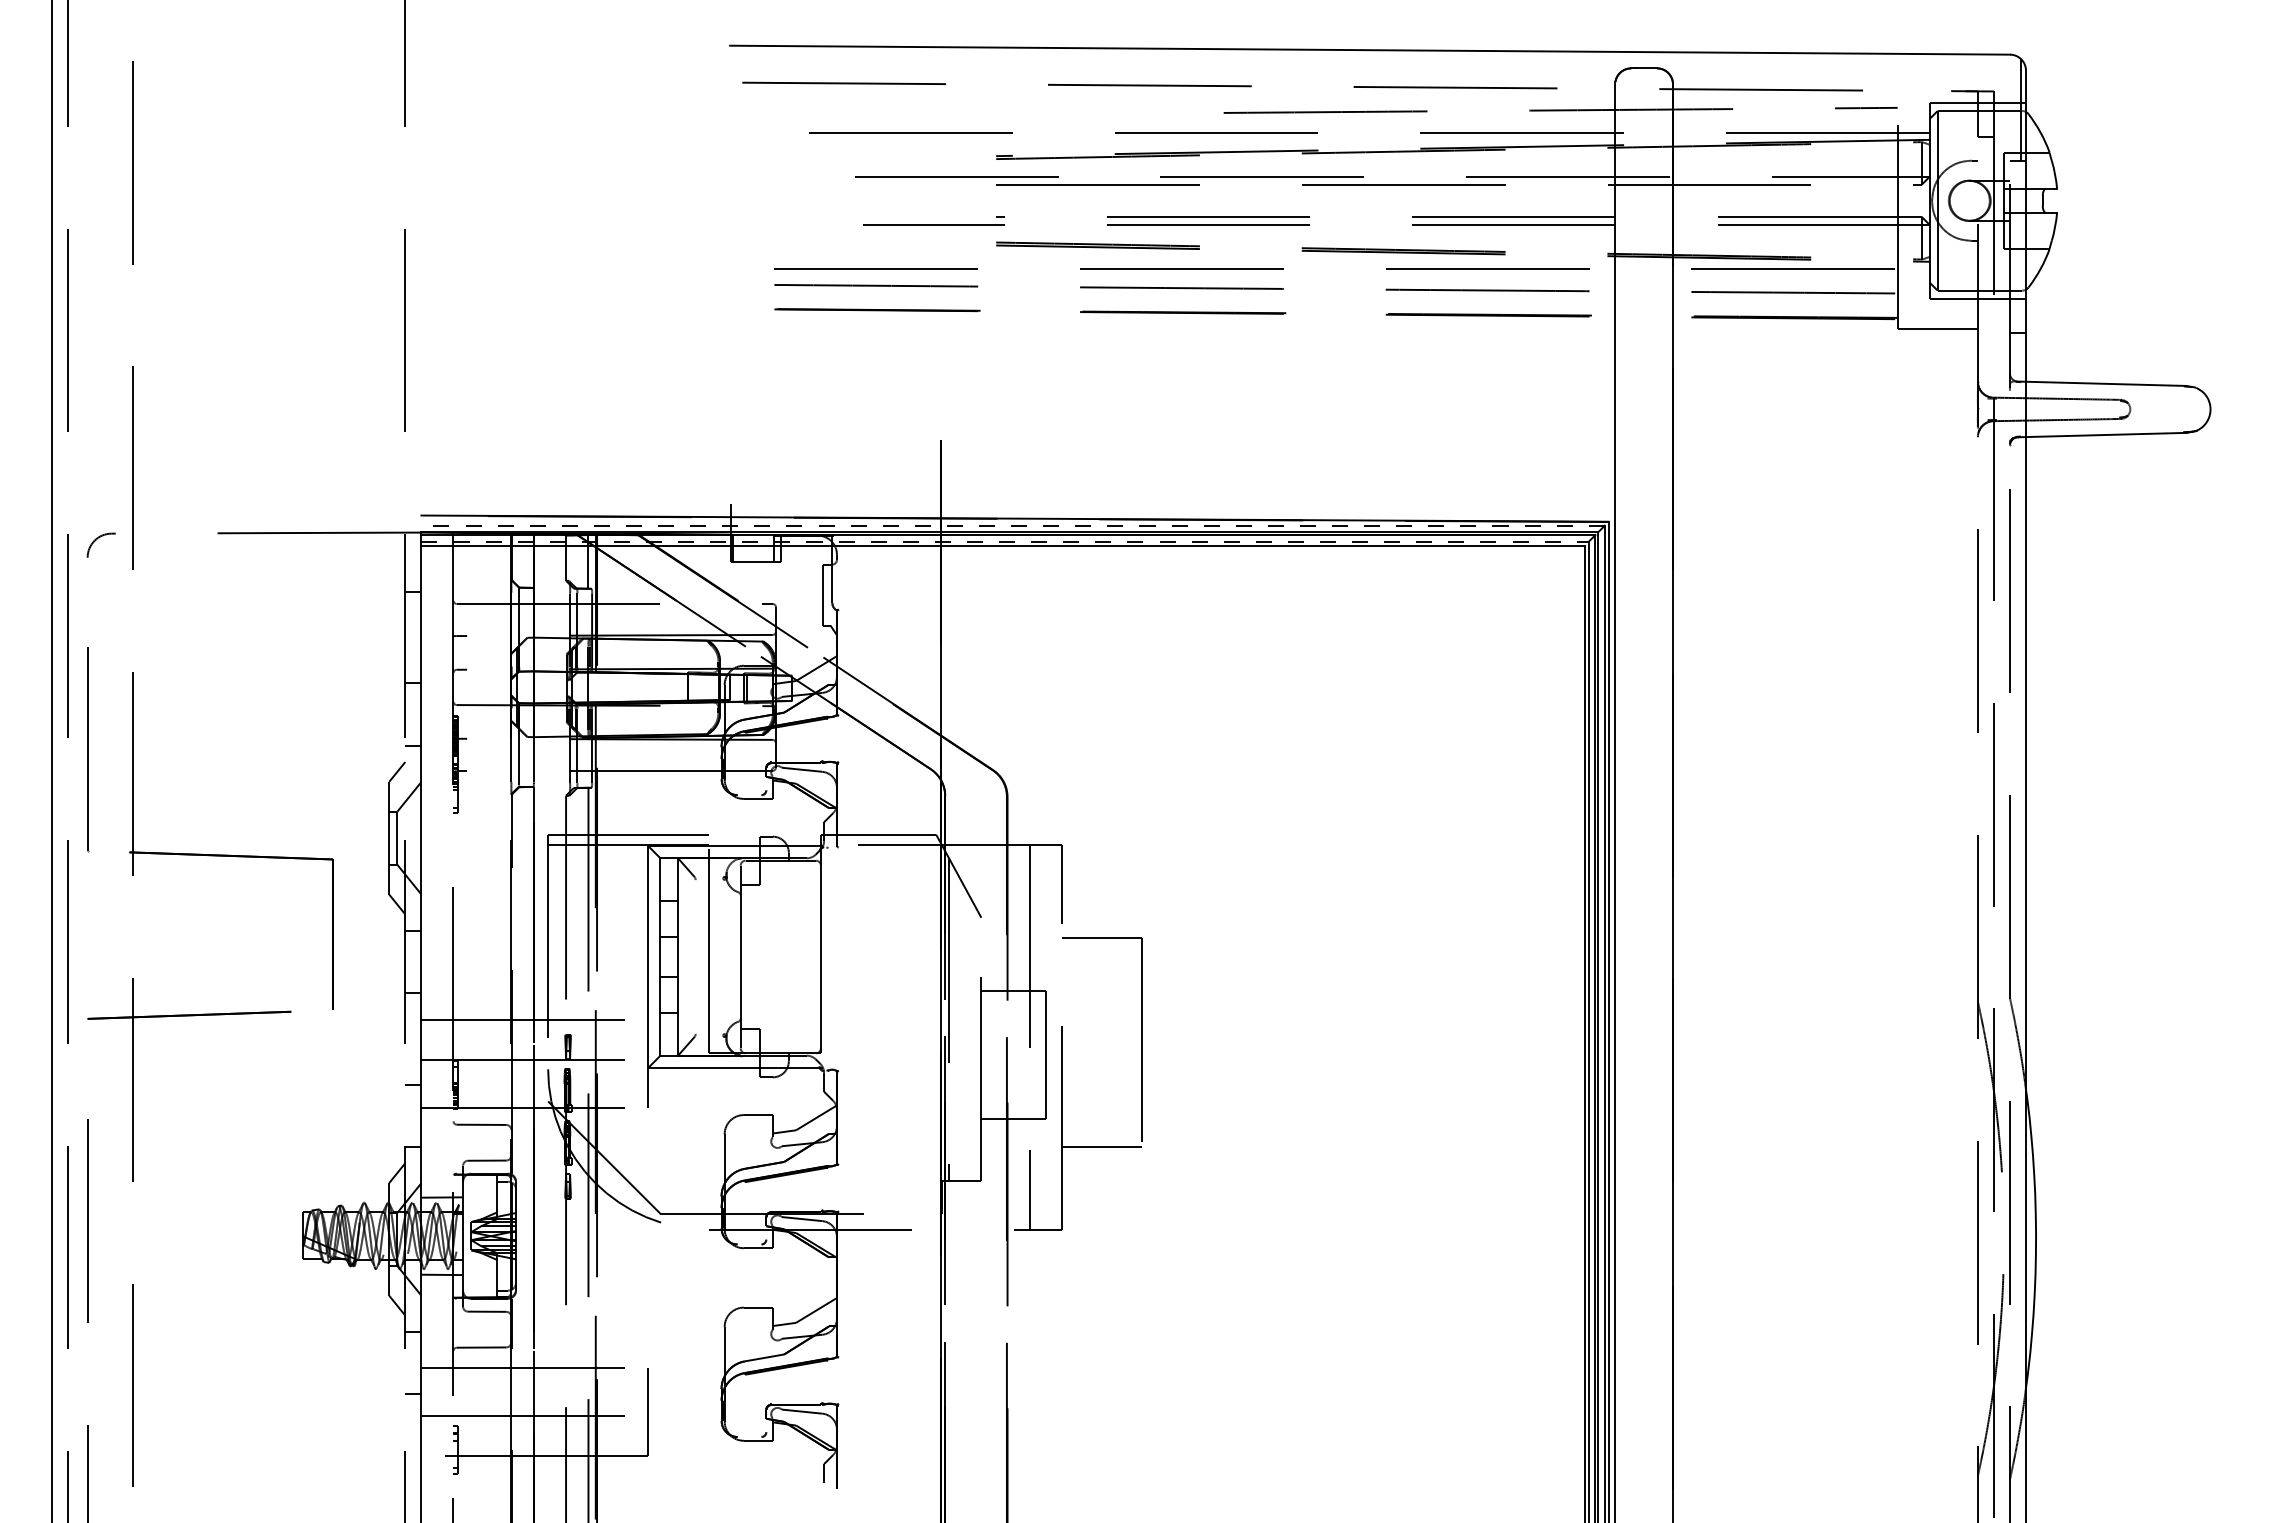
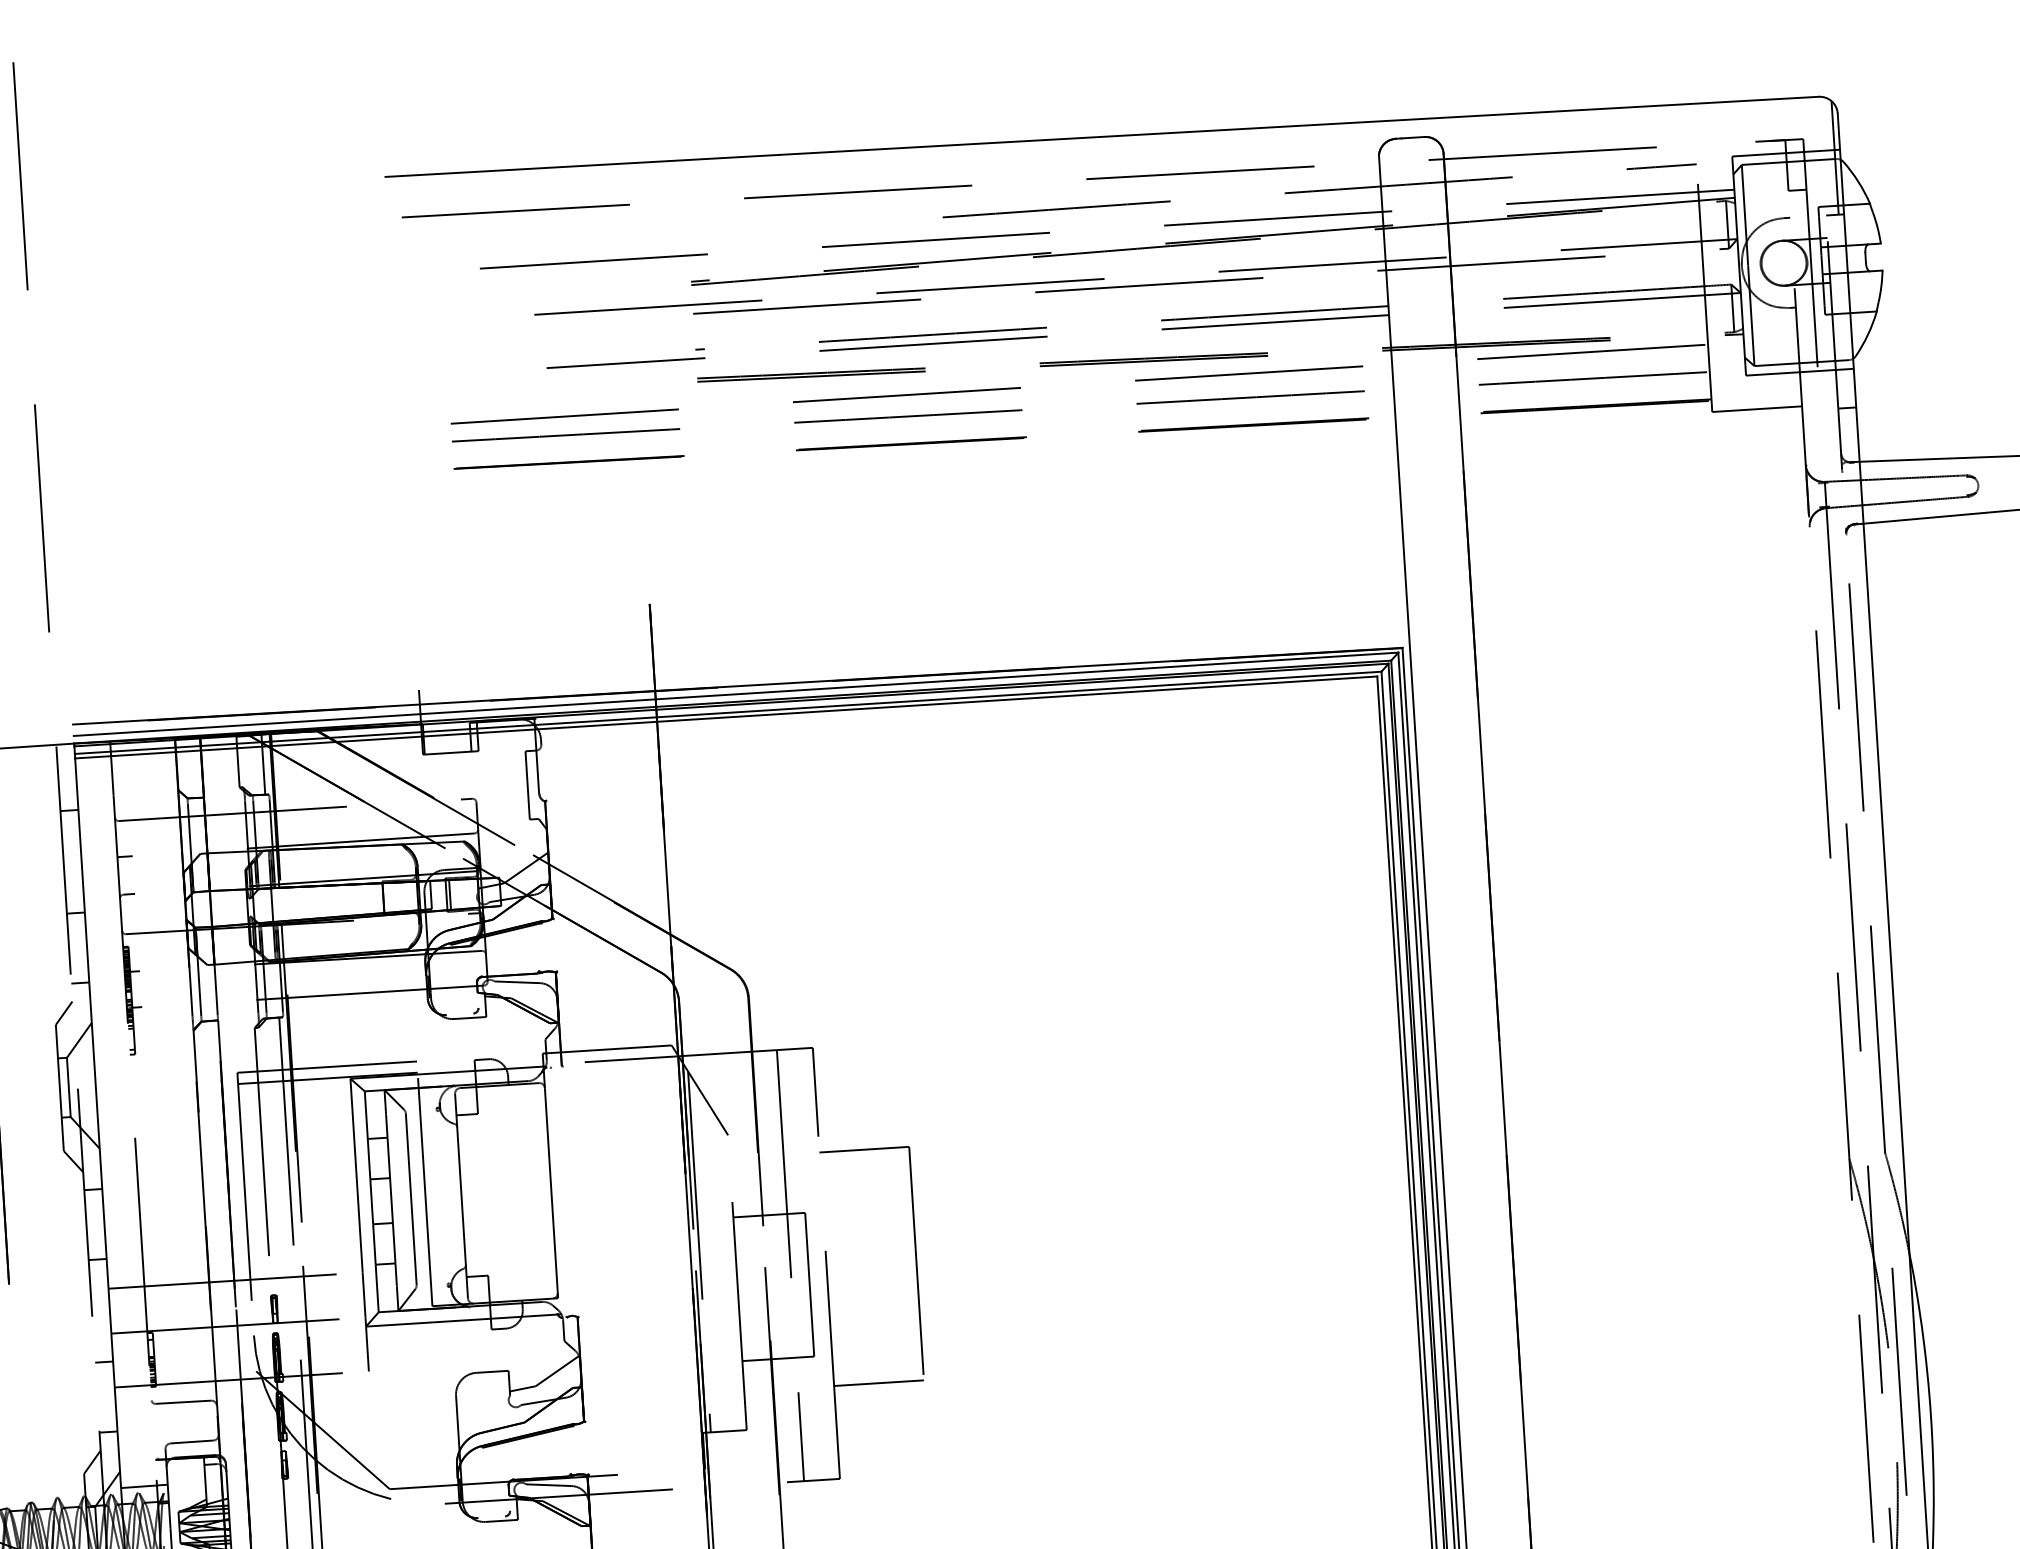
line: (1013, 525) -> (736, 693), dashed -> solid
line: (1005, 541) -> (728, 712), dashed -> solid
line: (695, 956) -> (410, 1198), added

